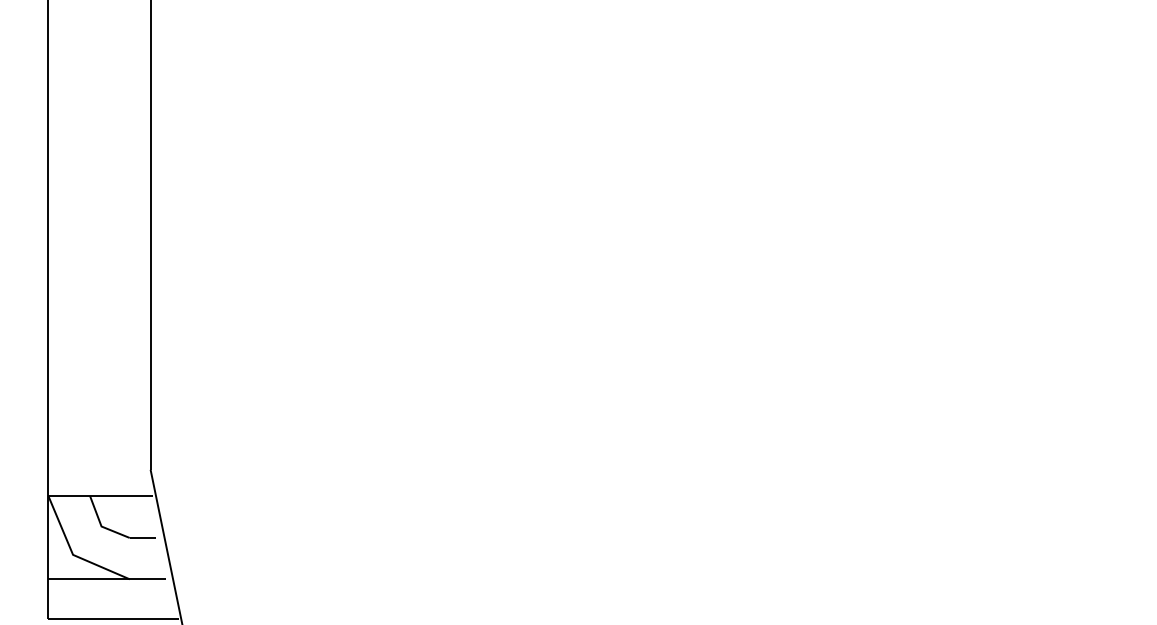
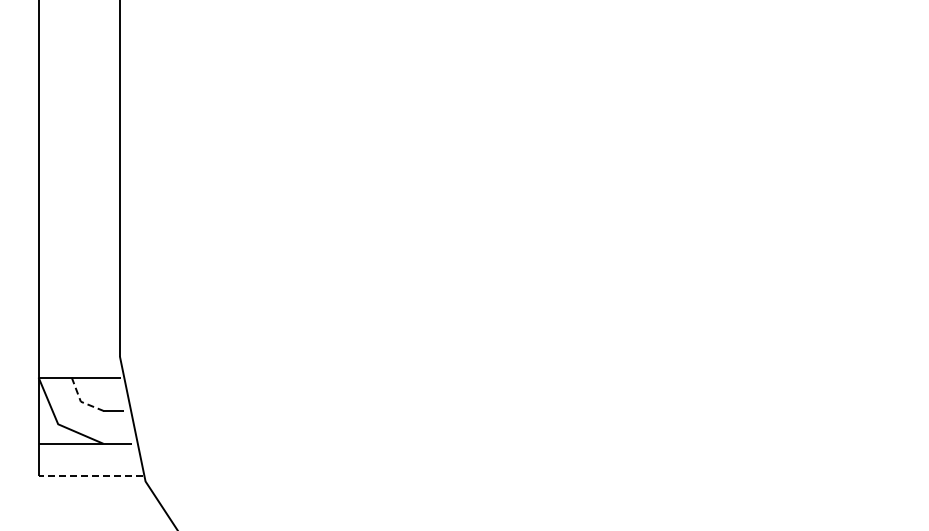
line: (101, 526) -> (80, 401), solid -> dashed
line: (113, 619) -> (90, 475), solid -> dashed

